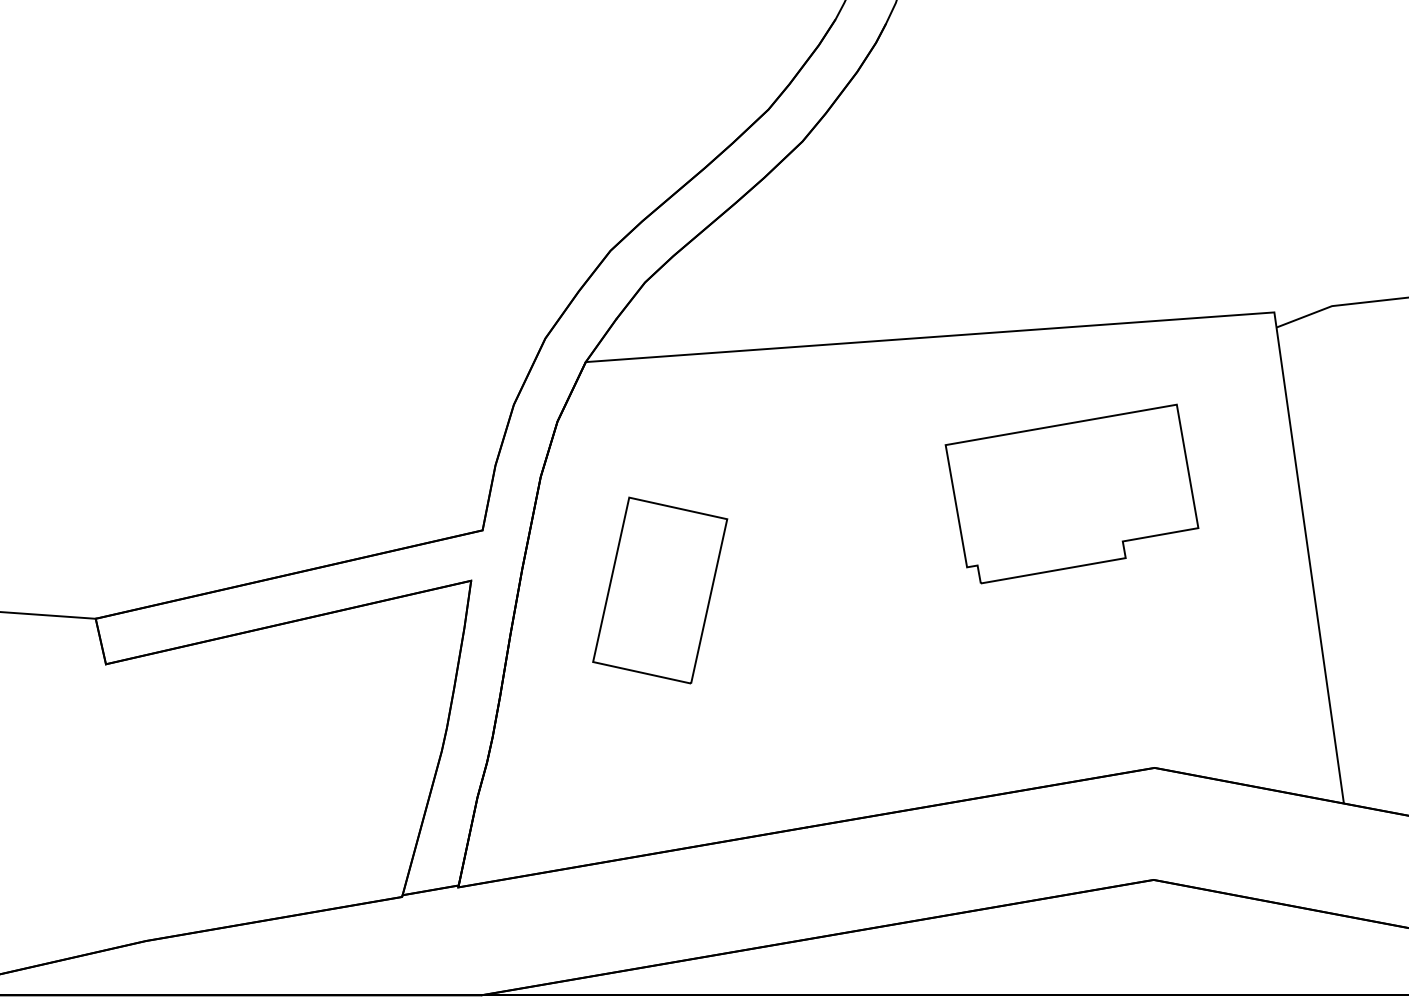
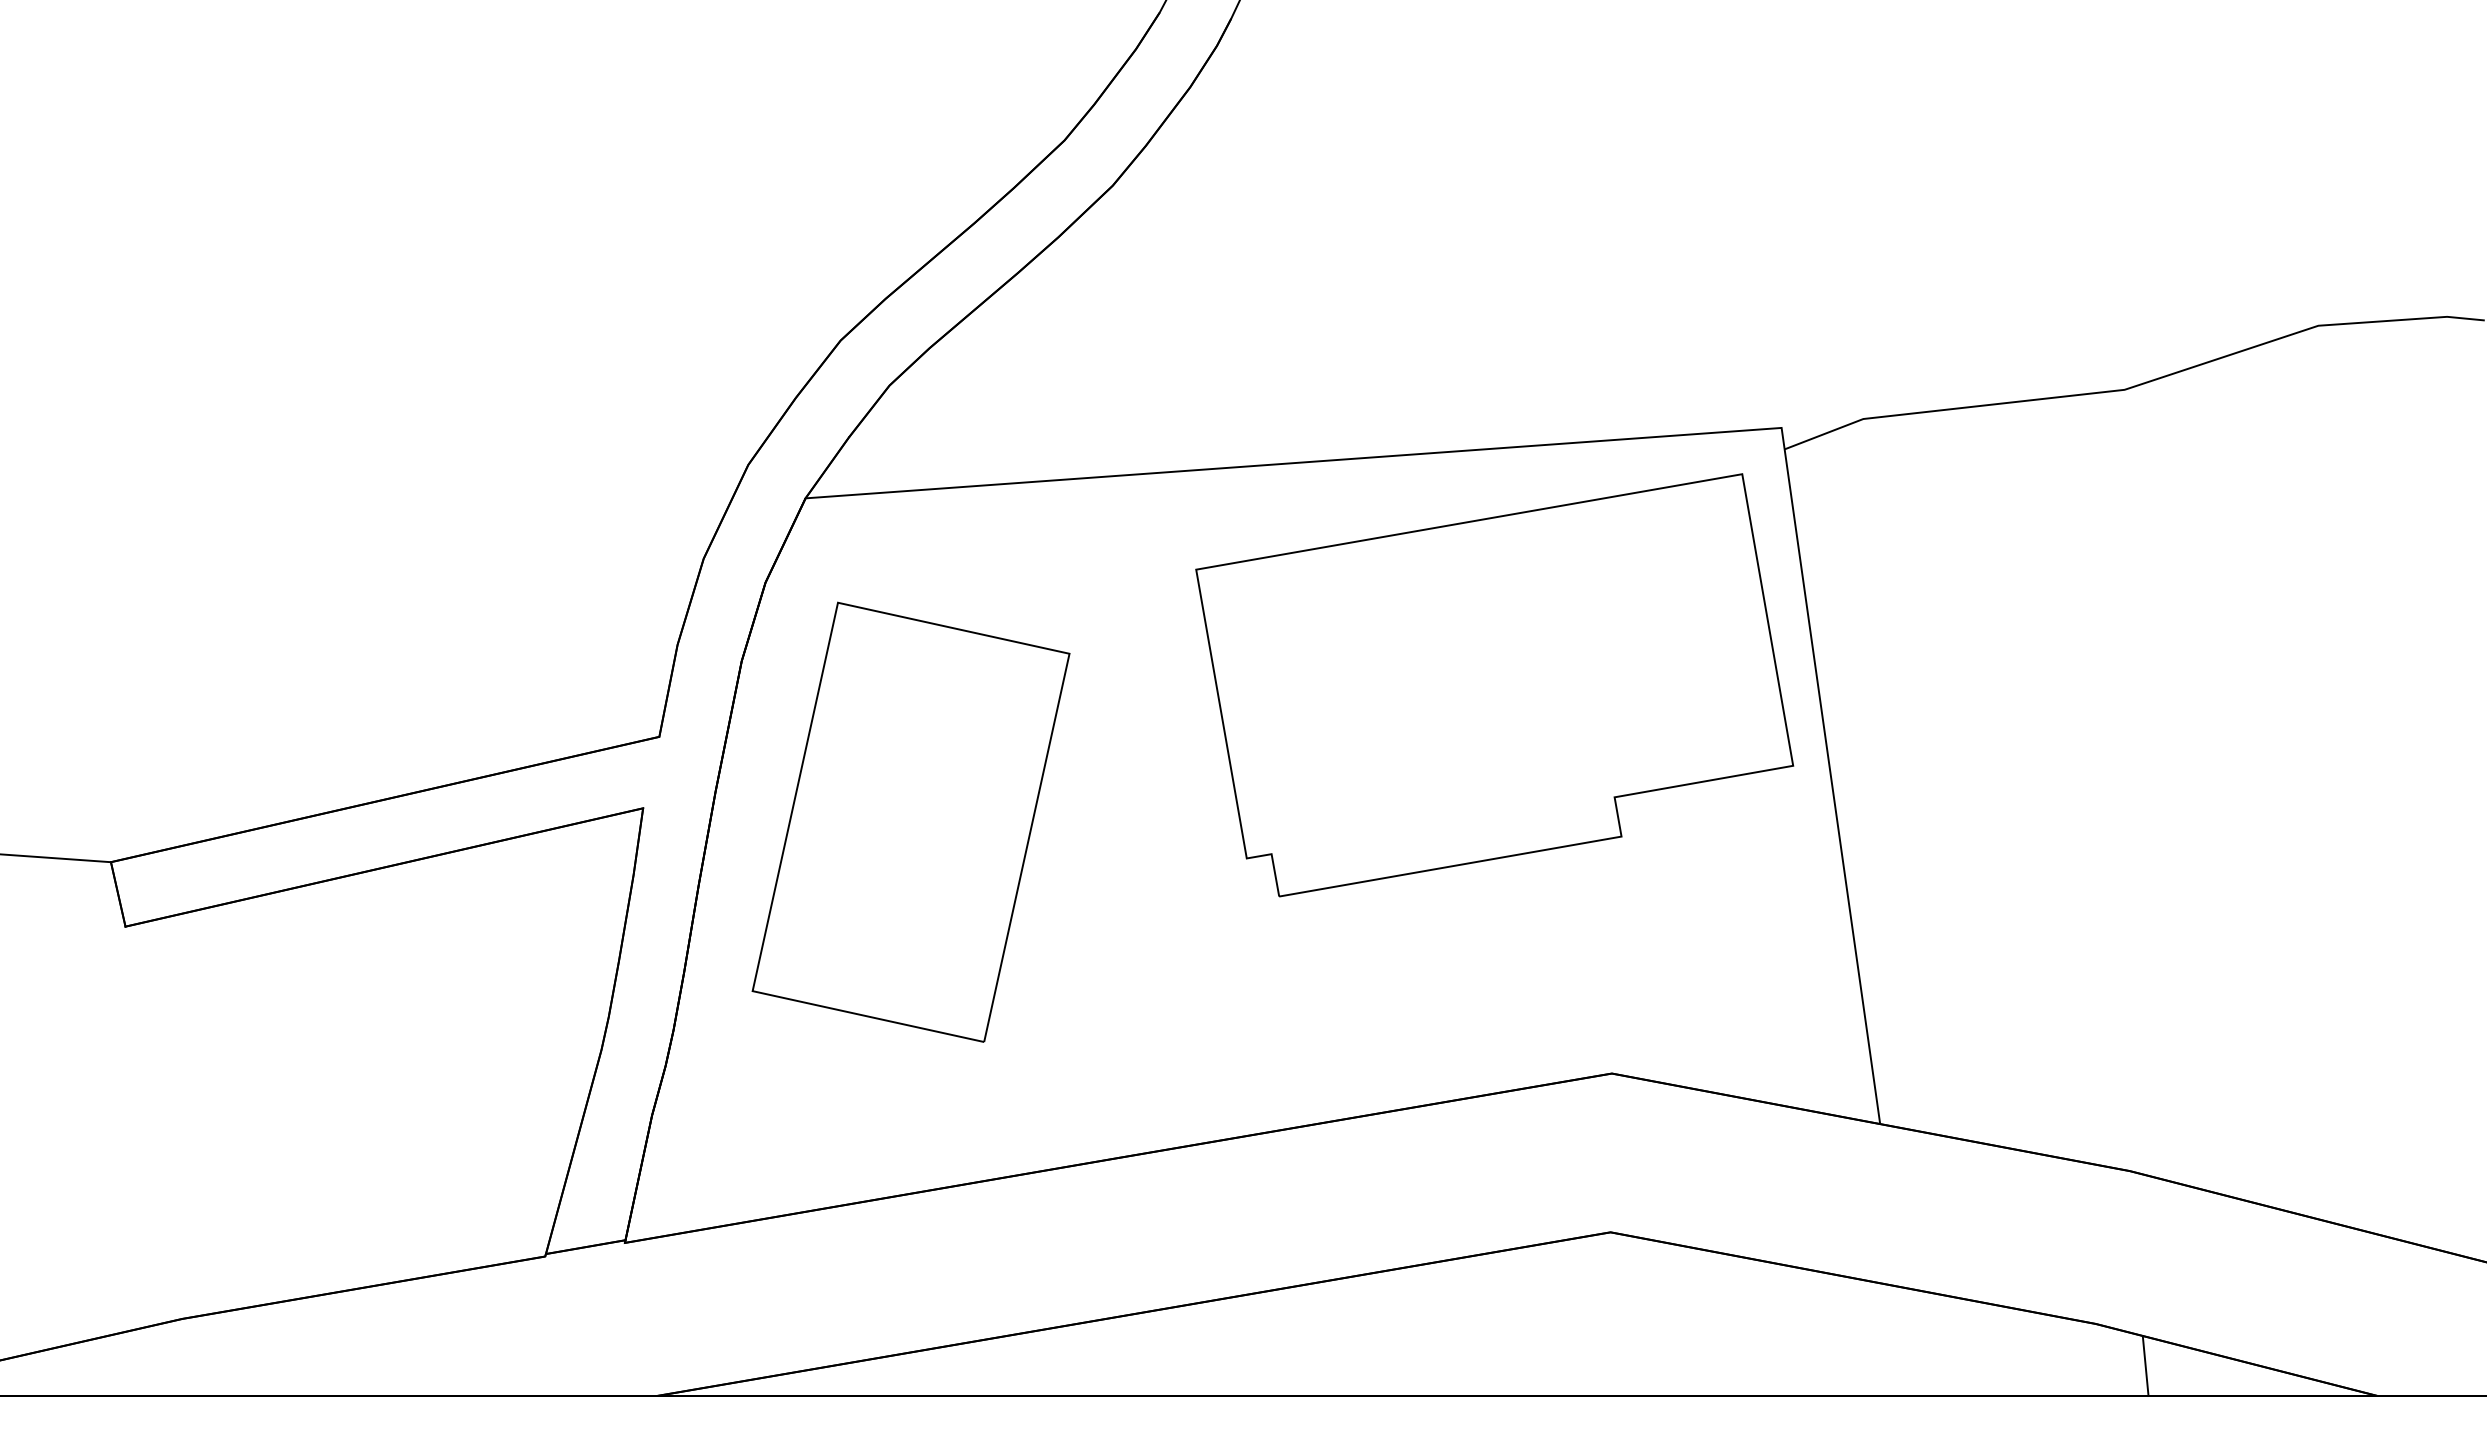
part: (1071, 494) -> (1494, 685), size x1.67
part: (659, 590) -> (910, 821), size x1.67

